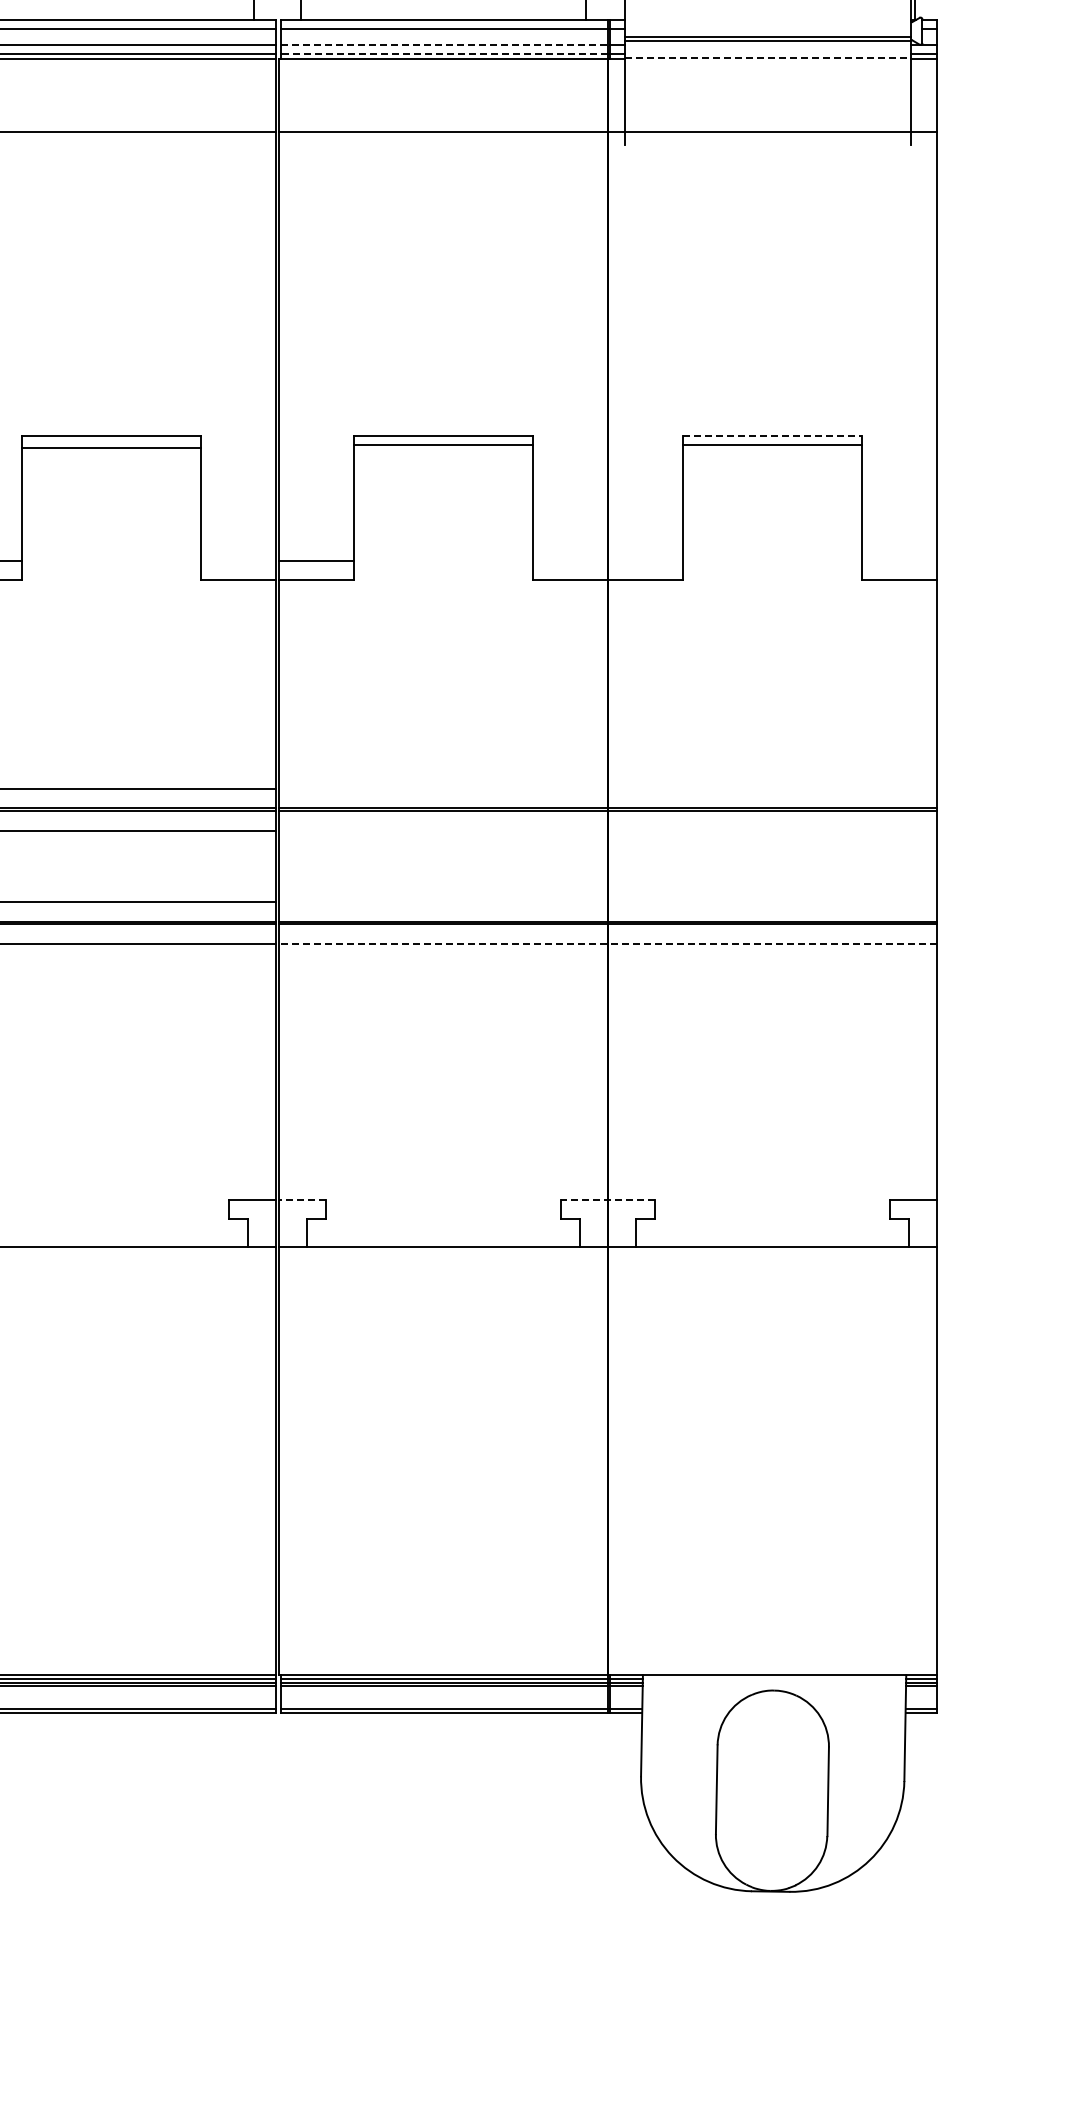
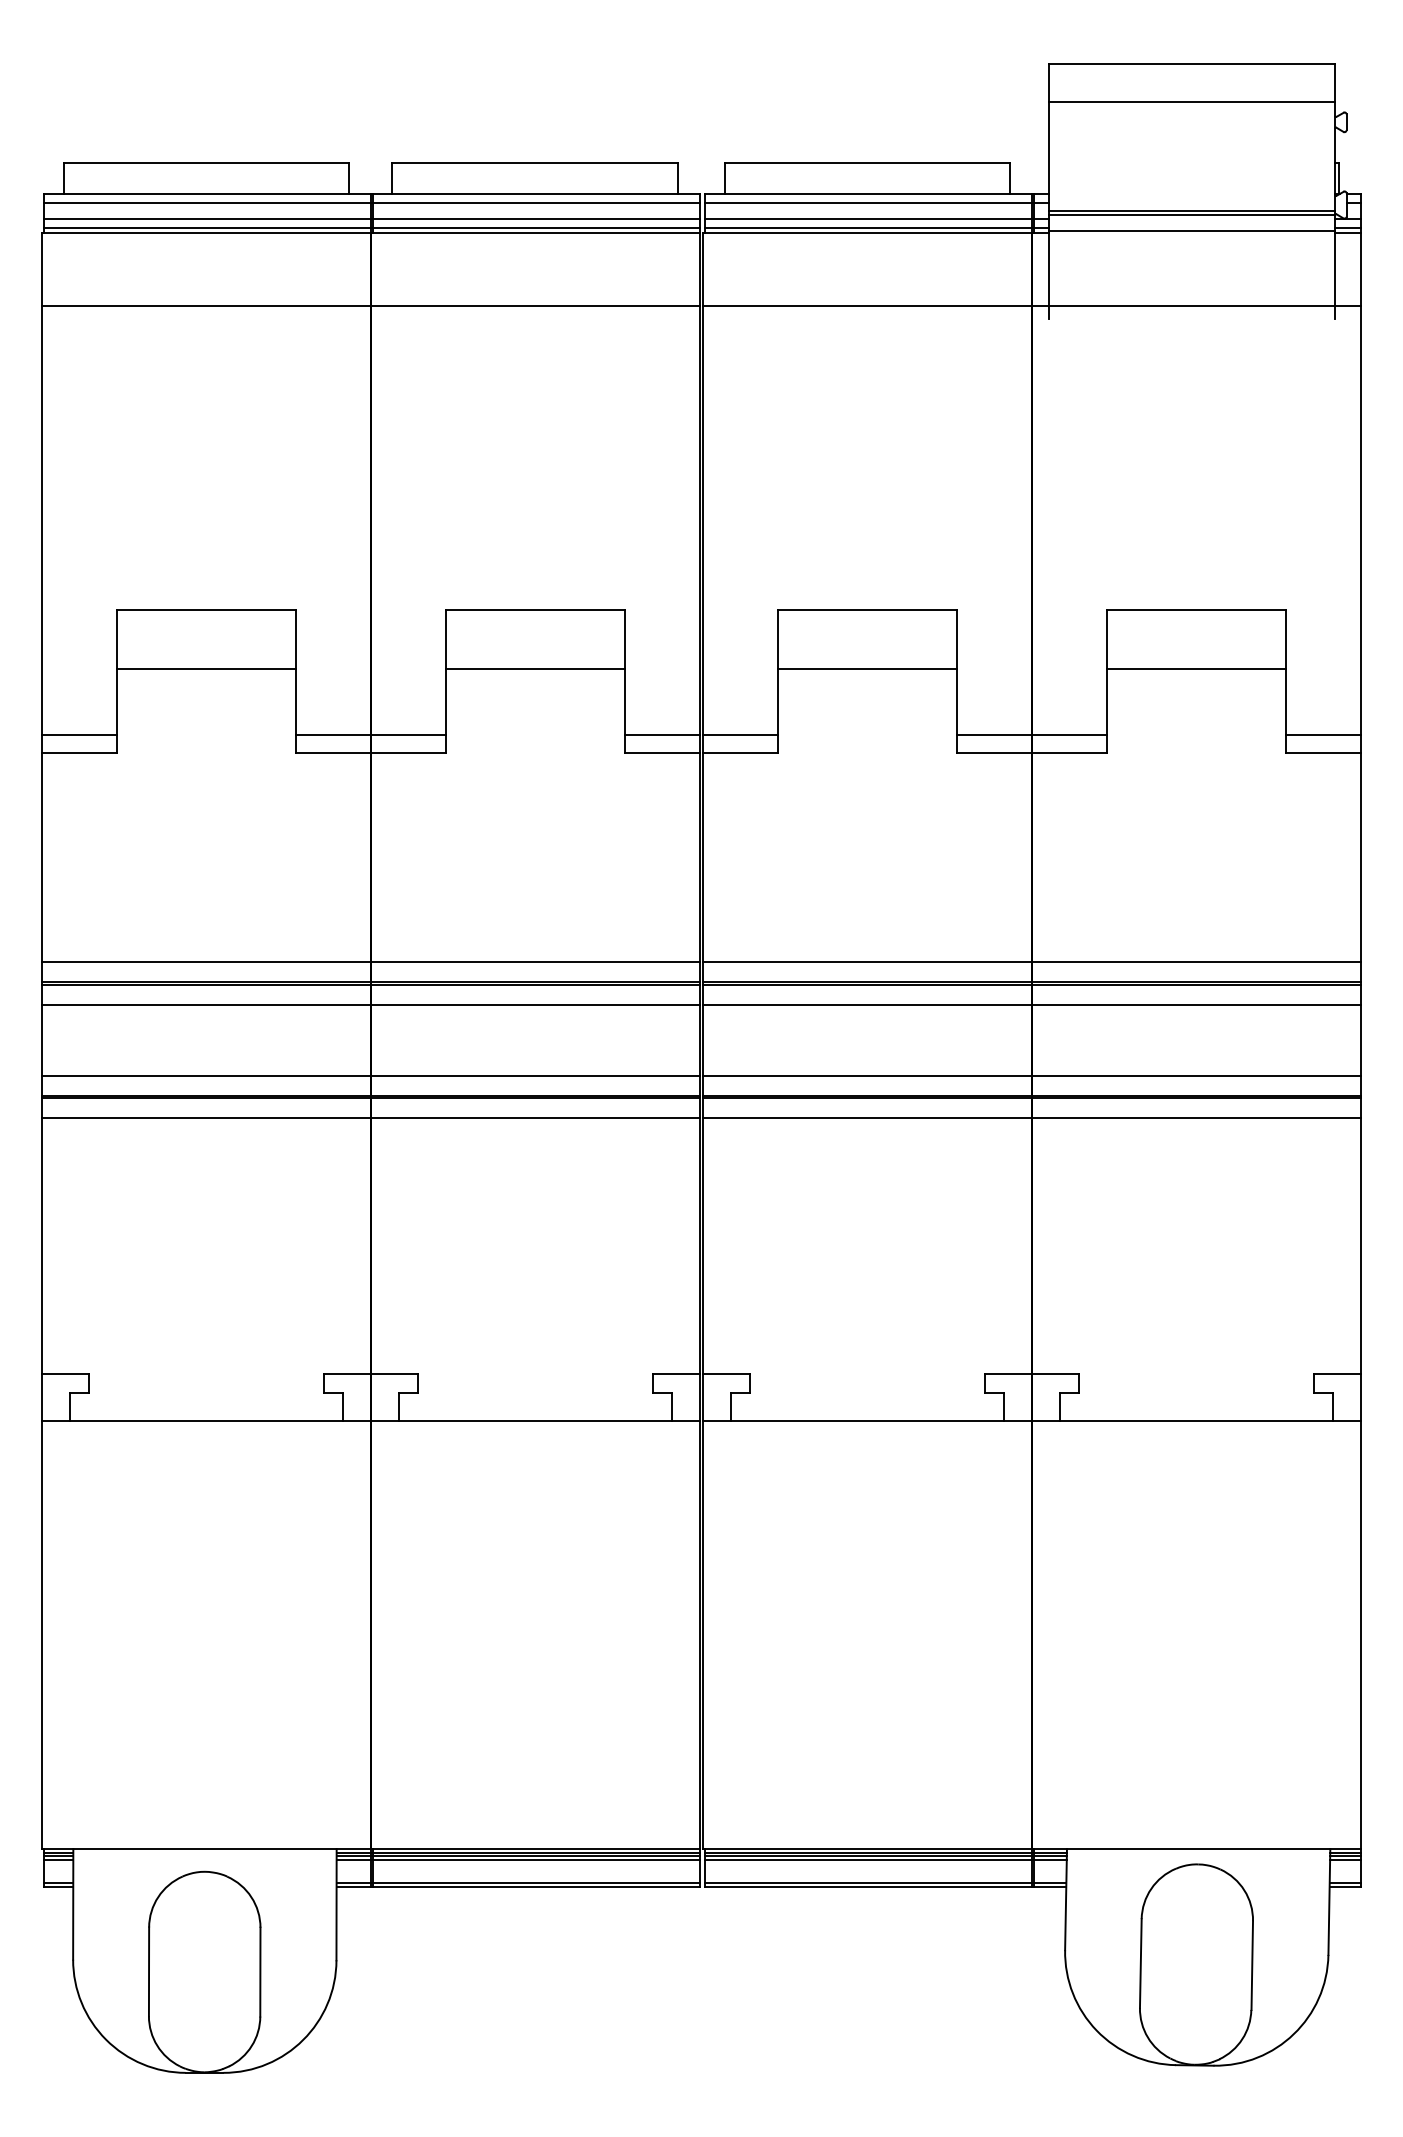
line: (444, 44) -> (868, 218), dashed -> solid
line: (444, 54) -> (868, 228), dashed -> solid
line: (768, 57) -> (1192, 231), dashed -> solid
line: (772, 435) -> (1196, 609), dashed -> solid
line: (443, 445) -> (867, 669), moved
line: (772, 445) -> (1196, 669), moved
line: (110, 448) -> (534, 669), moved
line: (237, 560) -> (661, 734), added
line: (608, 560) -> (1032, 734), added
line: (898, 560) -> (1322, 734), added
line: (607, 788) -> (1031, 962), added
line: (607, 830) -> (1031, 1004), added
line: (607, 901) -> (1031, 1075), added
line: (608, 943) -> (1032, 1117), dashed -> solid
line: (302, 1200) -> (726, 1374), dashed -> solid
line: (608, 1200) -> (1032, 1374), dashed -> solid

